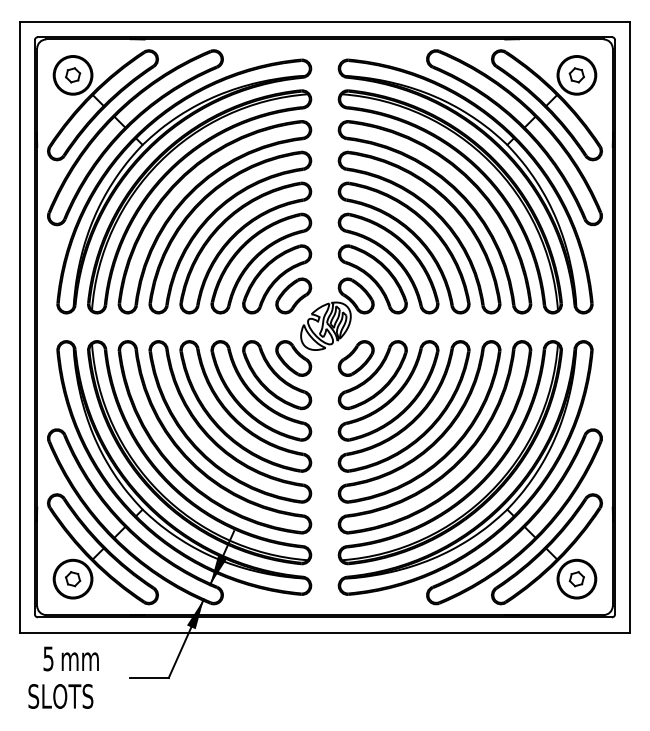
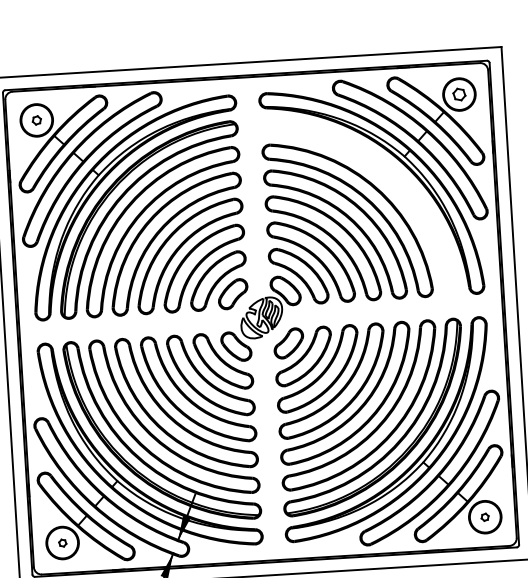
part: (73, 75) -> (37, 120), size x0.7
part: (478, 171) -> (381, 180), removed
part: (73, 579) -> (63, 543), size x0.6
part: (576, 579) -> (484, 517), size x0.6

